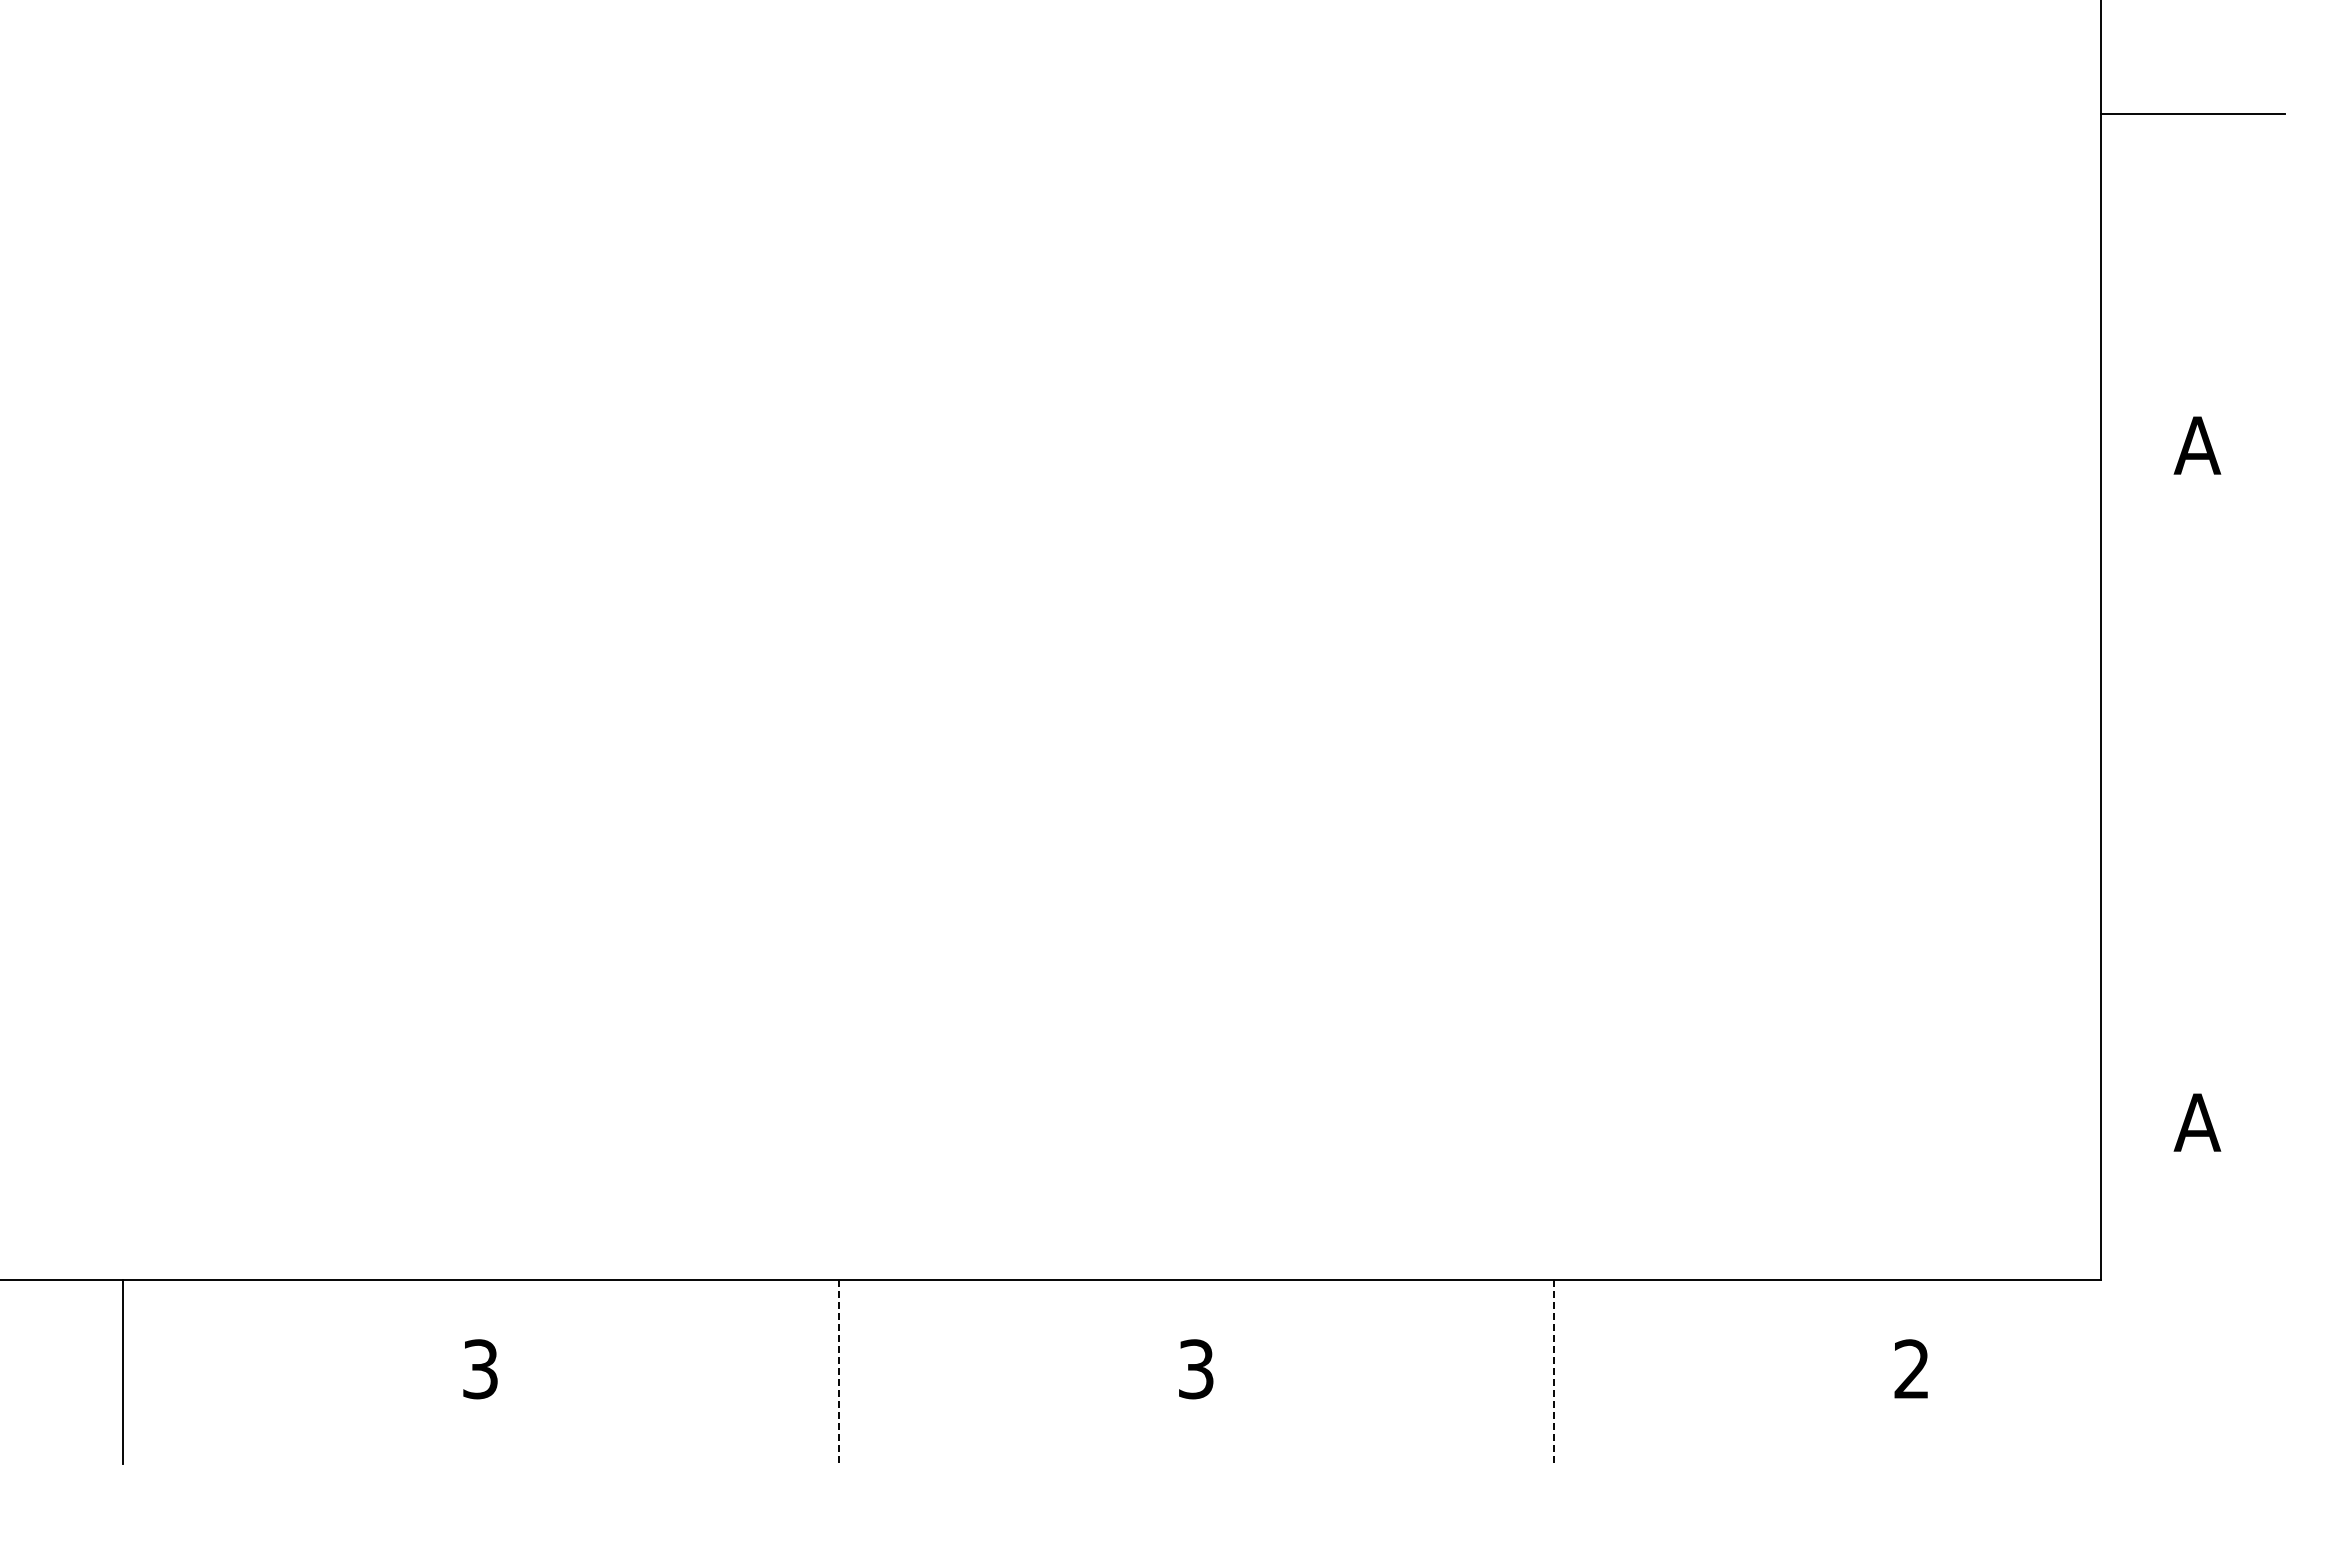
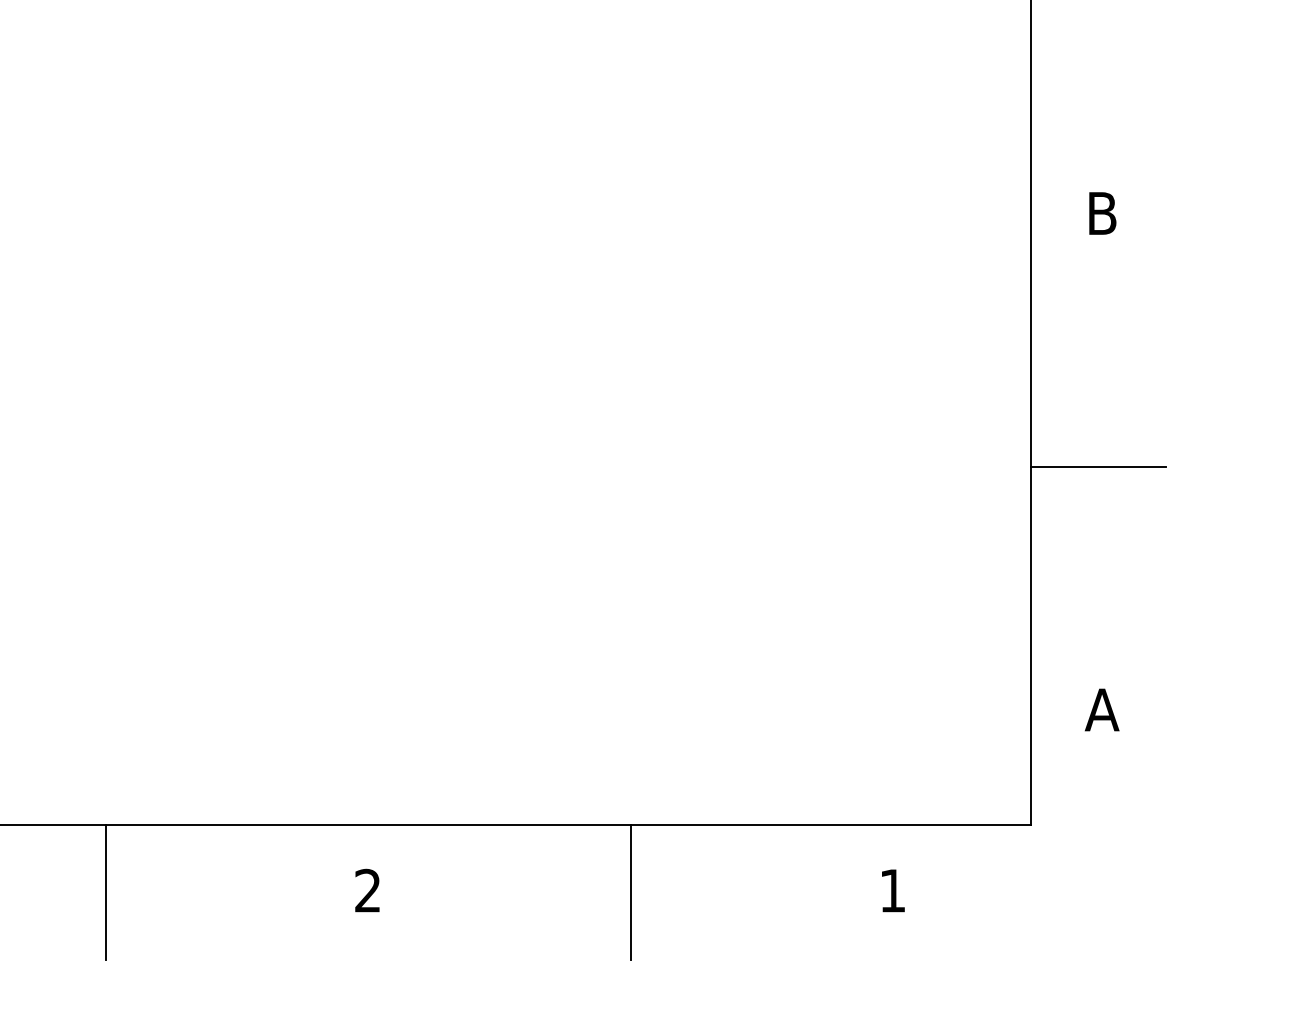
text: (2197, 445) -> (1102, 213), A -> B
line: (2192, 791) -> (1098, 467), added
text: (1911, 1368) -> (892, 890), 2 -> 1
text: (1195, 1369) -> (367, 891), 3 -> 2
line: (838, 1371) -> (105, 892), dashed -> solid
line: (1554, 1371) -> (630, 892), dashed -> solid

